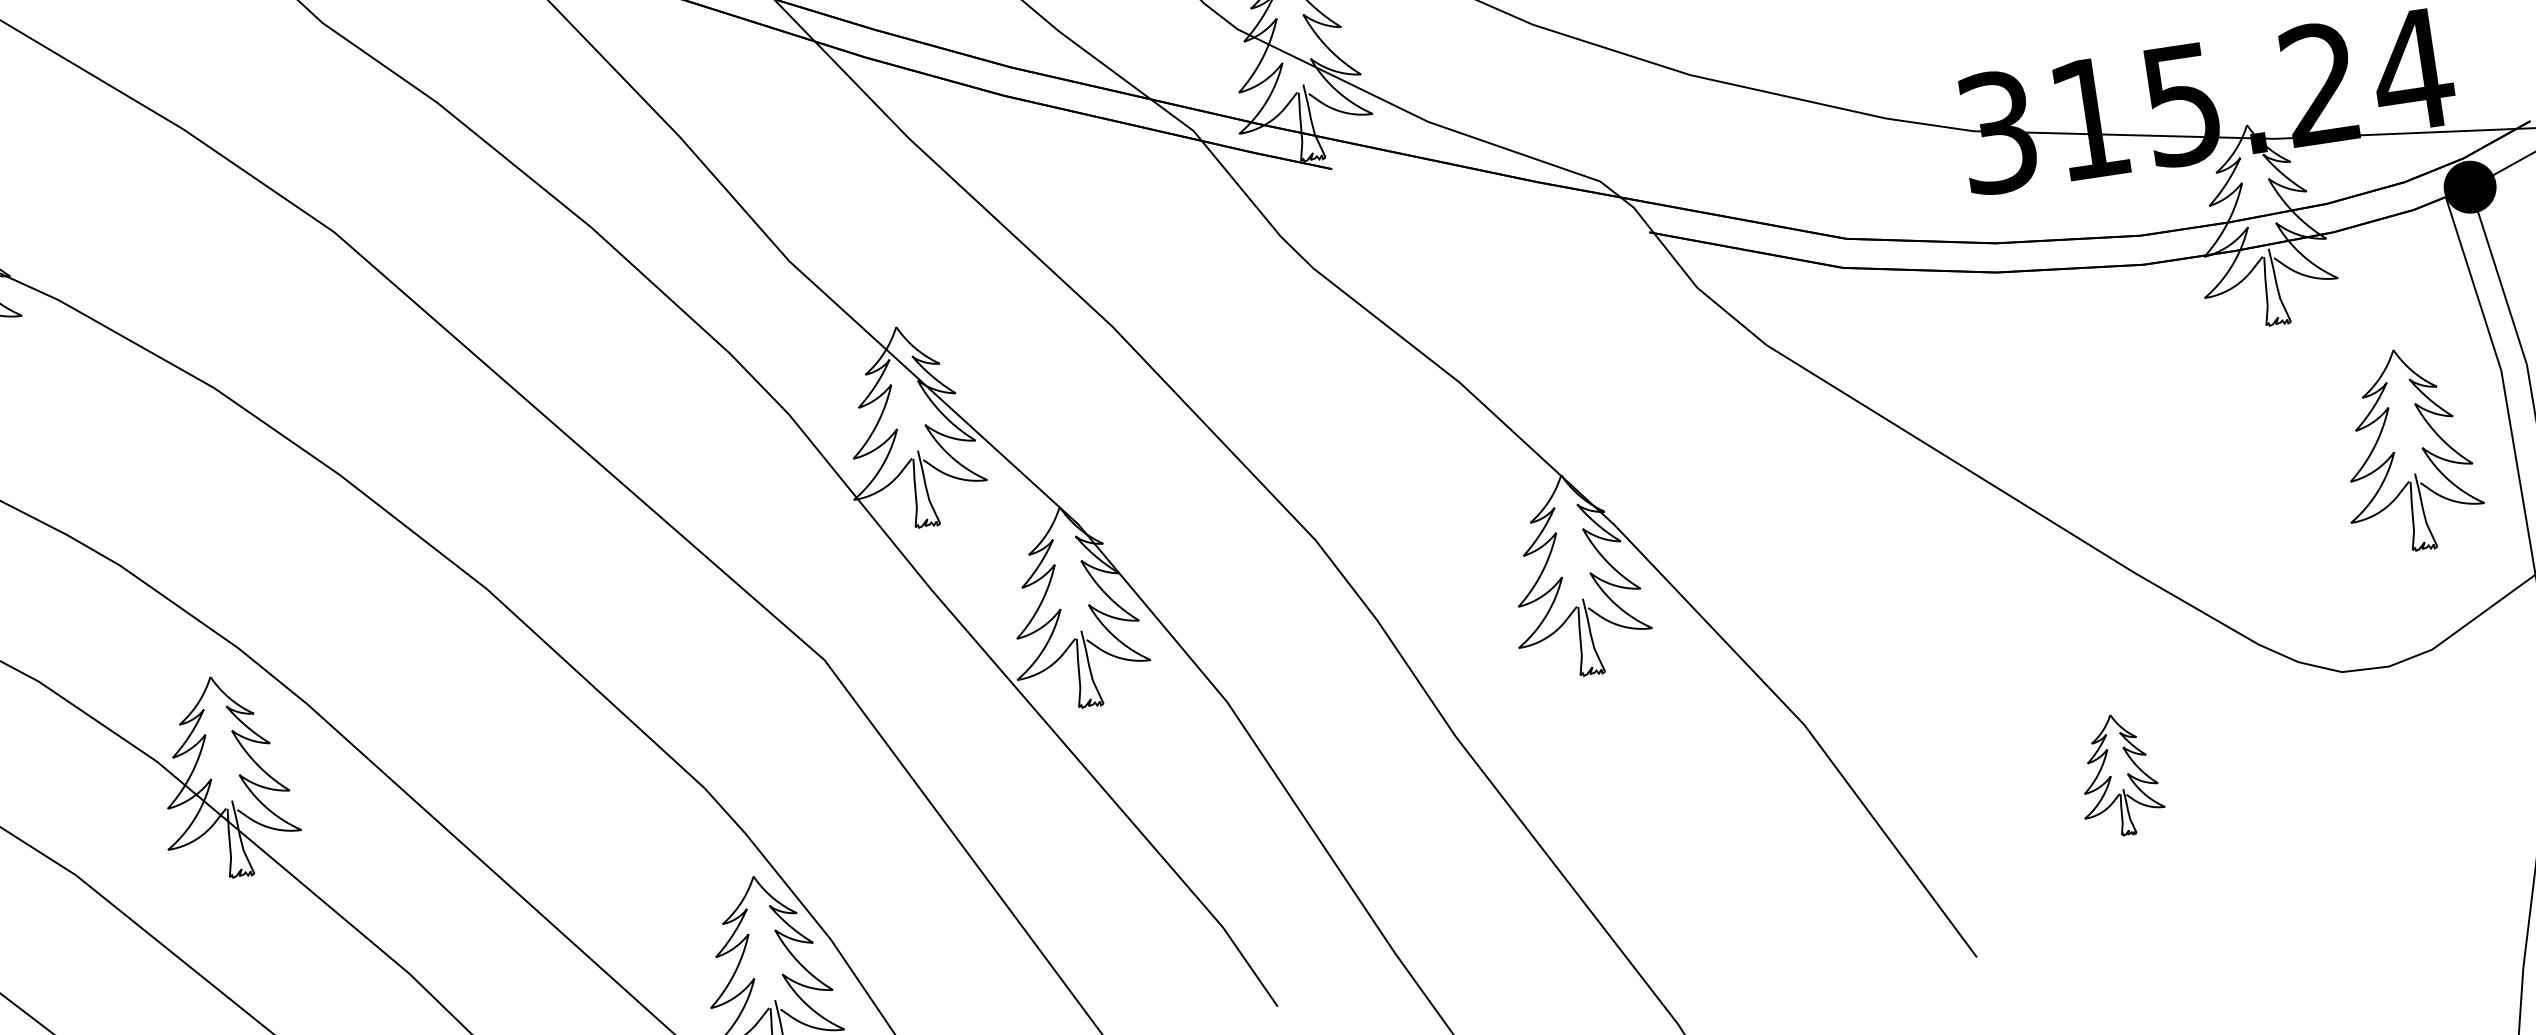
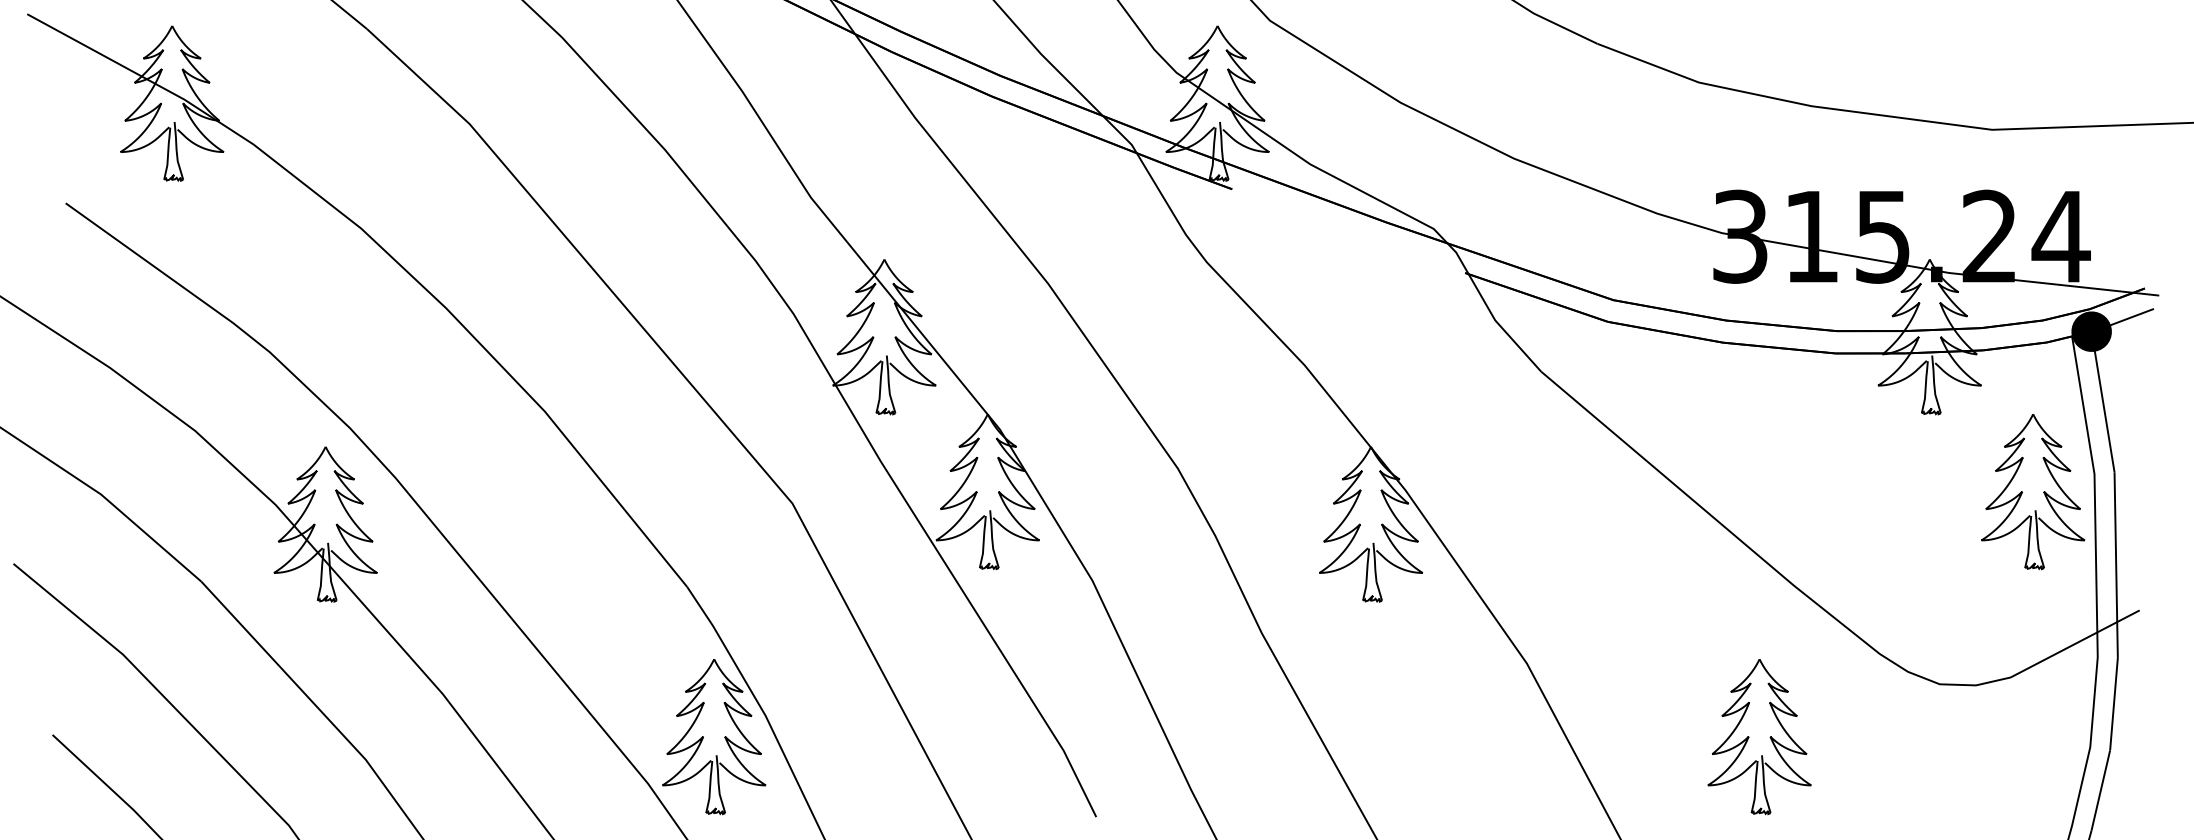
part: (2408, 451) -> (2033, 492), moved
part: (2119, 775) -> (1759, 737), size x1.67

